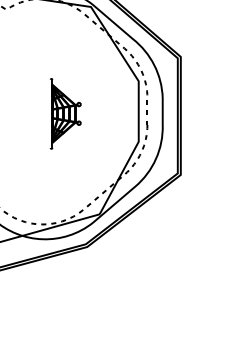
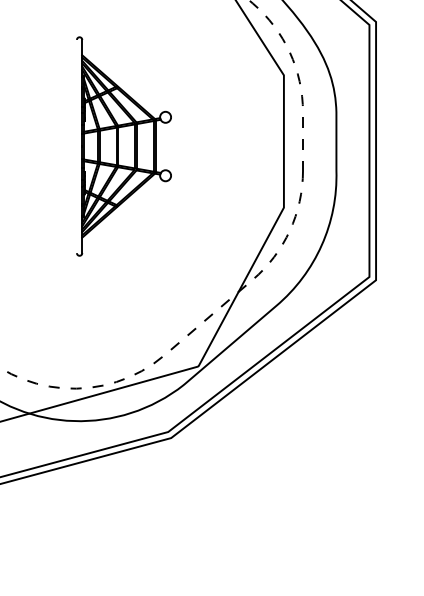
part: (65, 113) -> (123, 145), size x1.43

